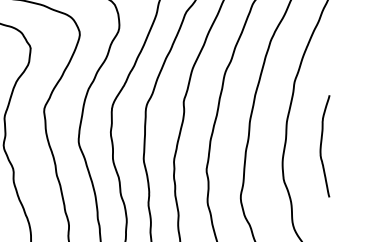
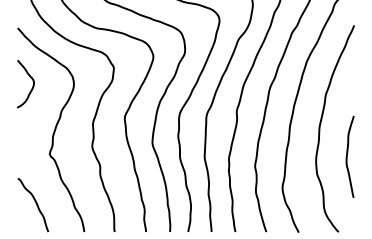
curve: (321, 145) -> (347, 156), moved

